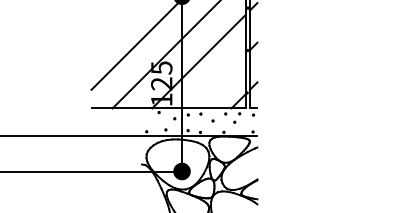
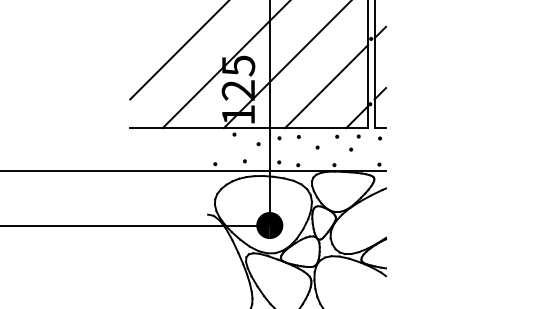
line: (218, 81) -> (326, 86), added

